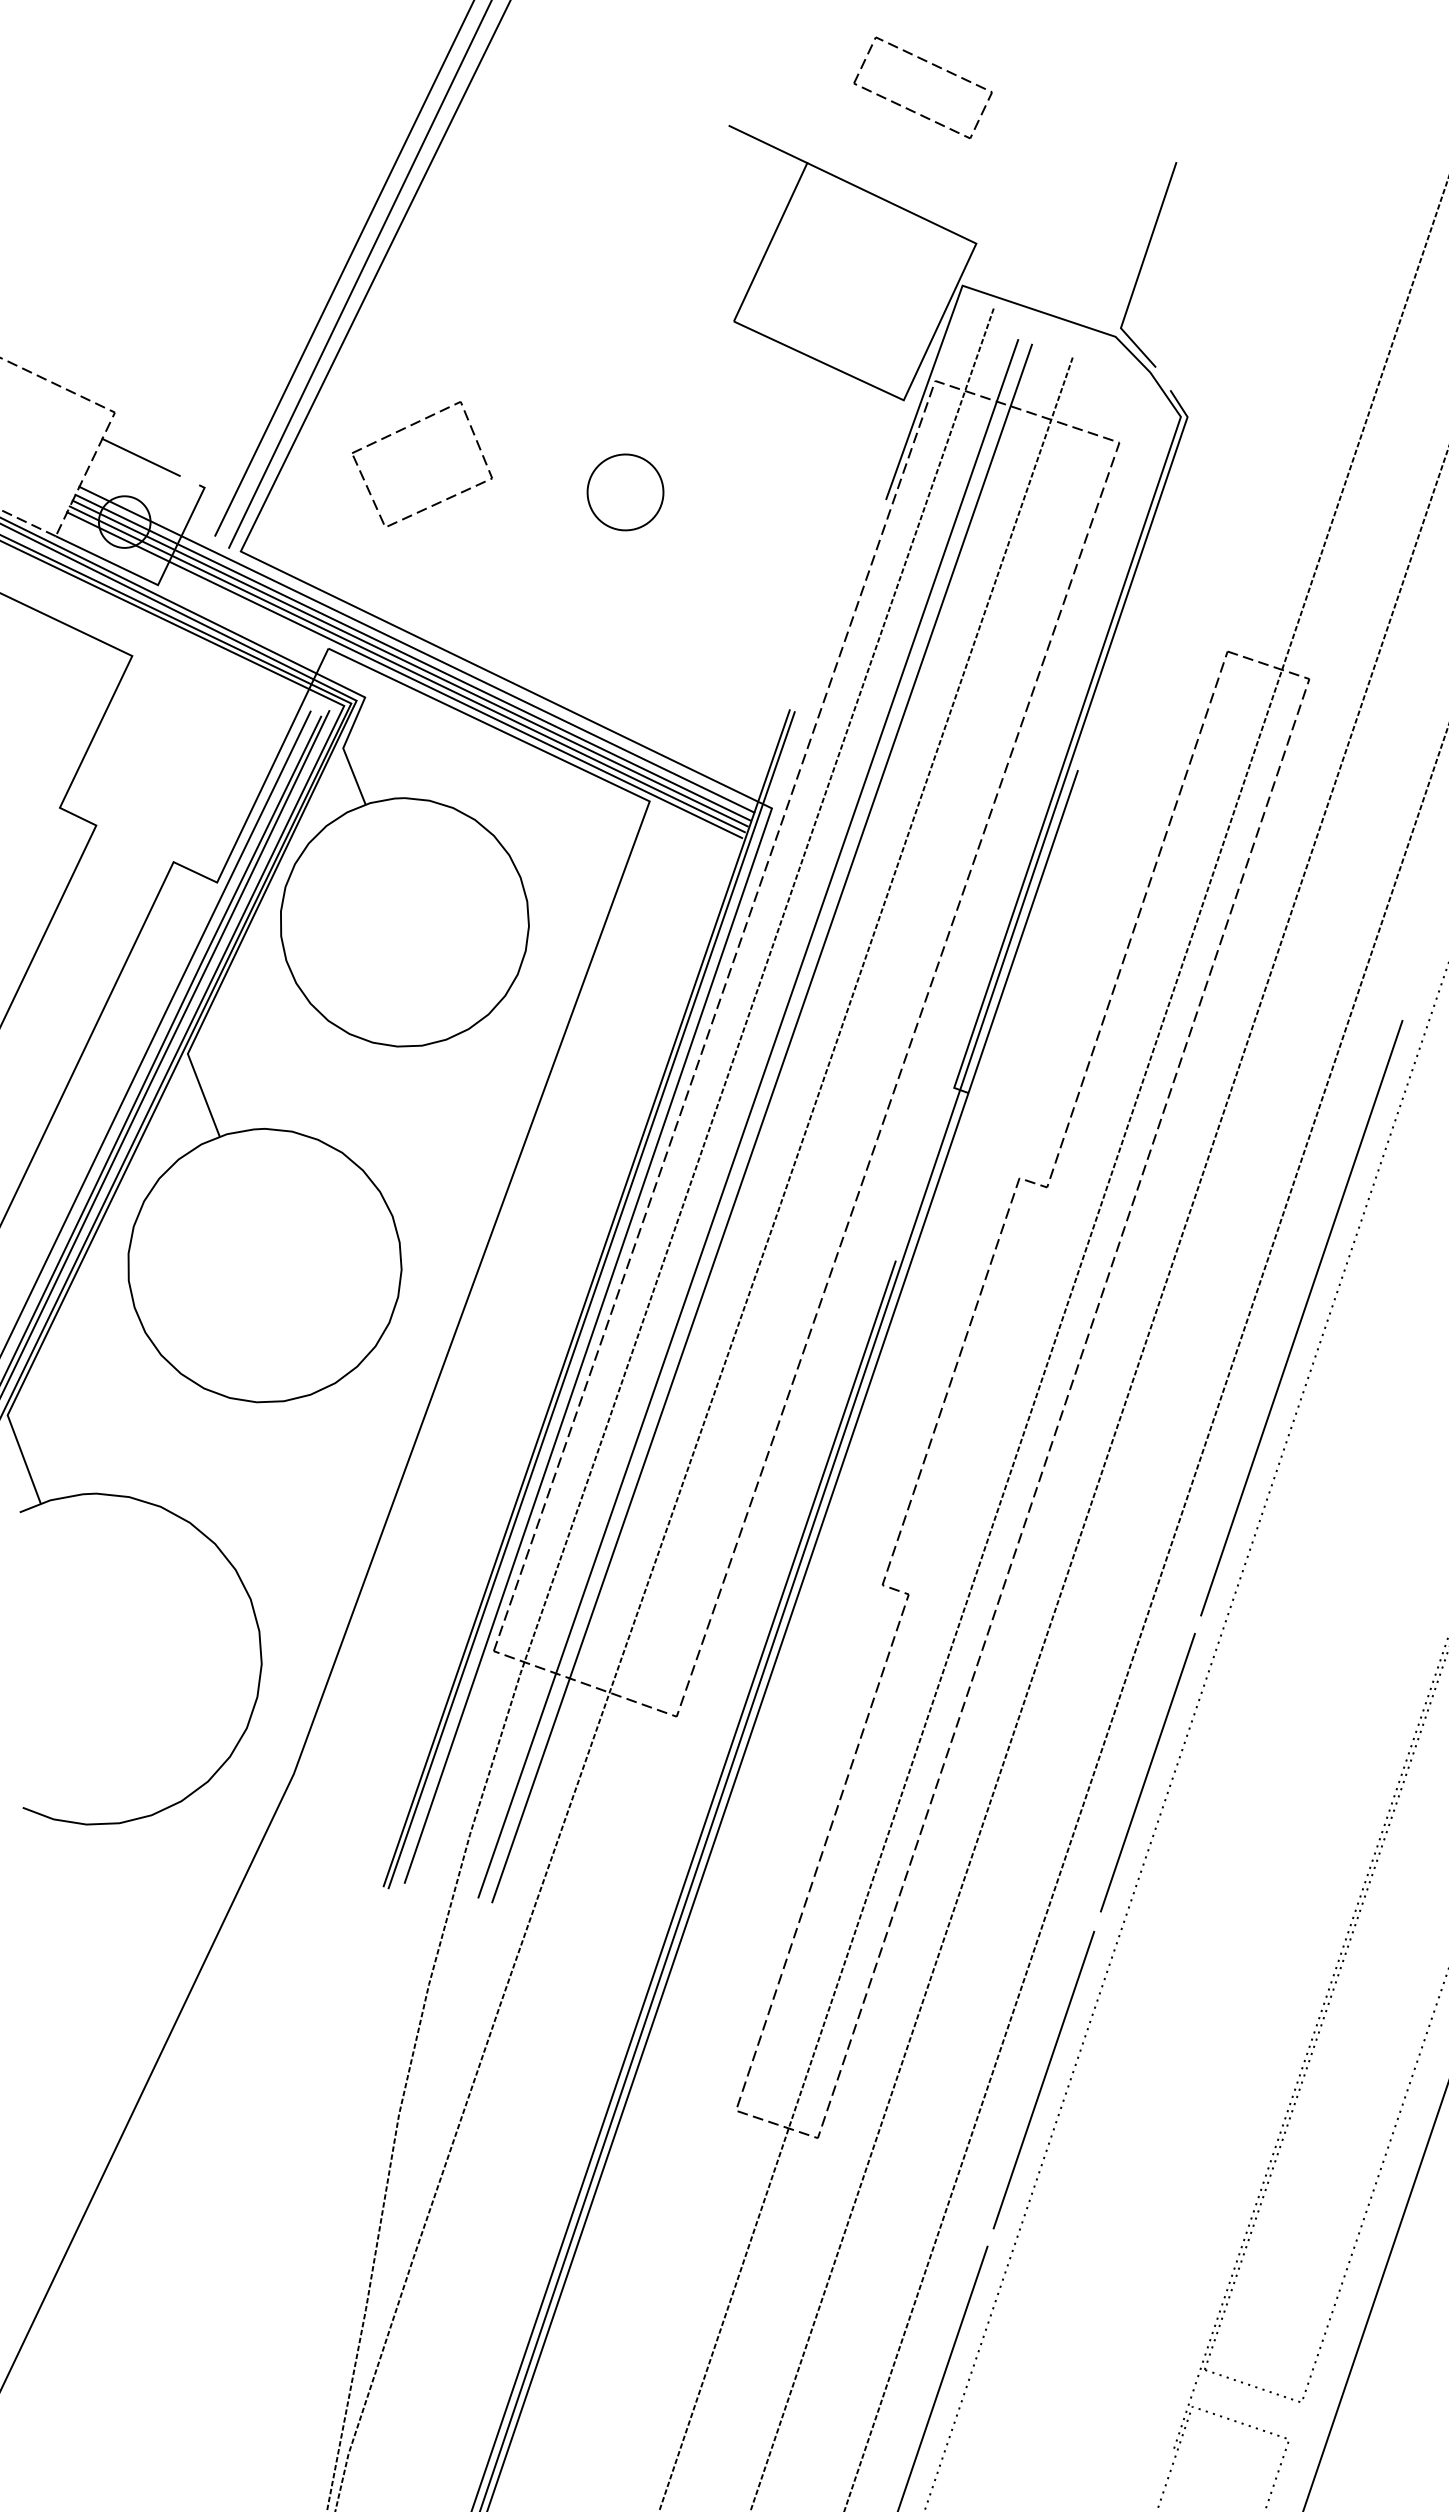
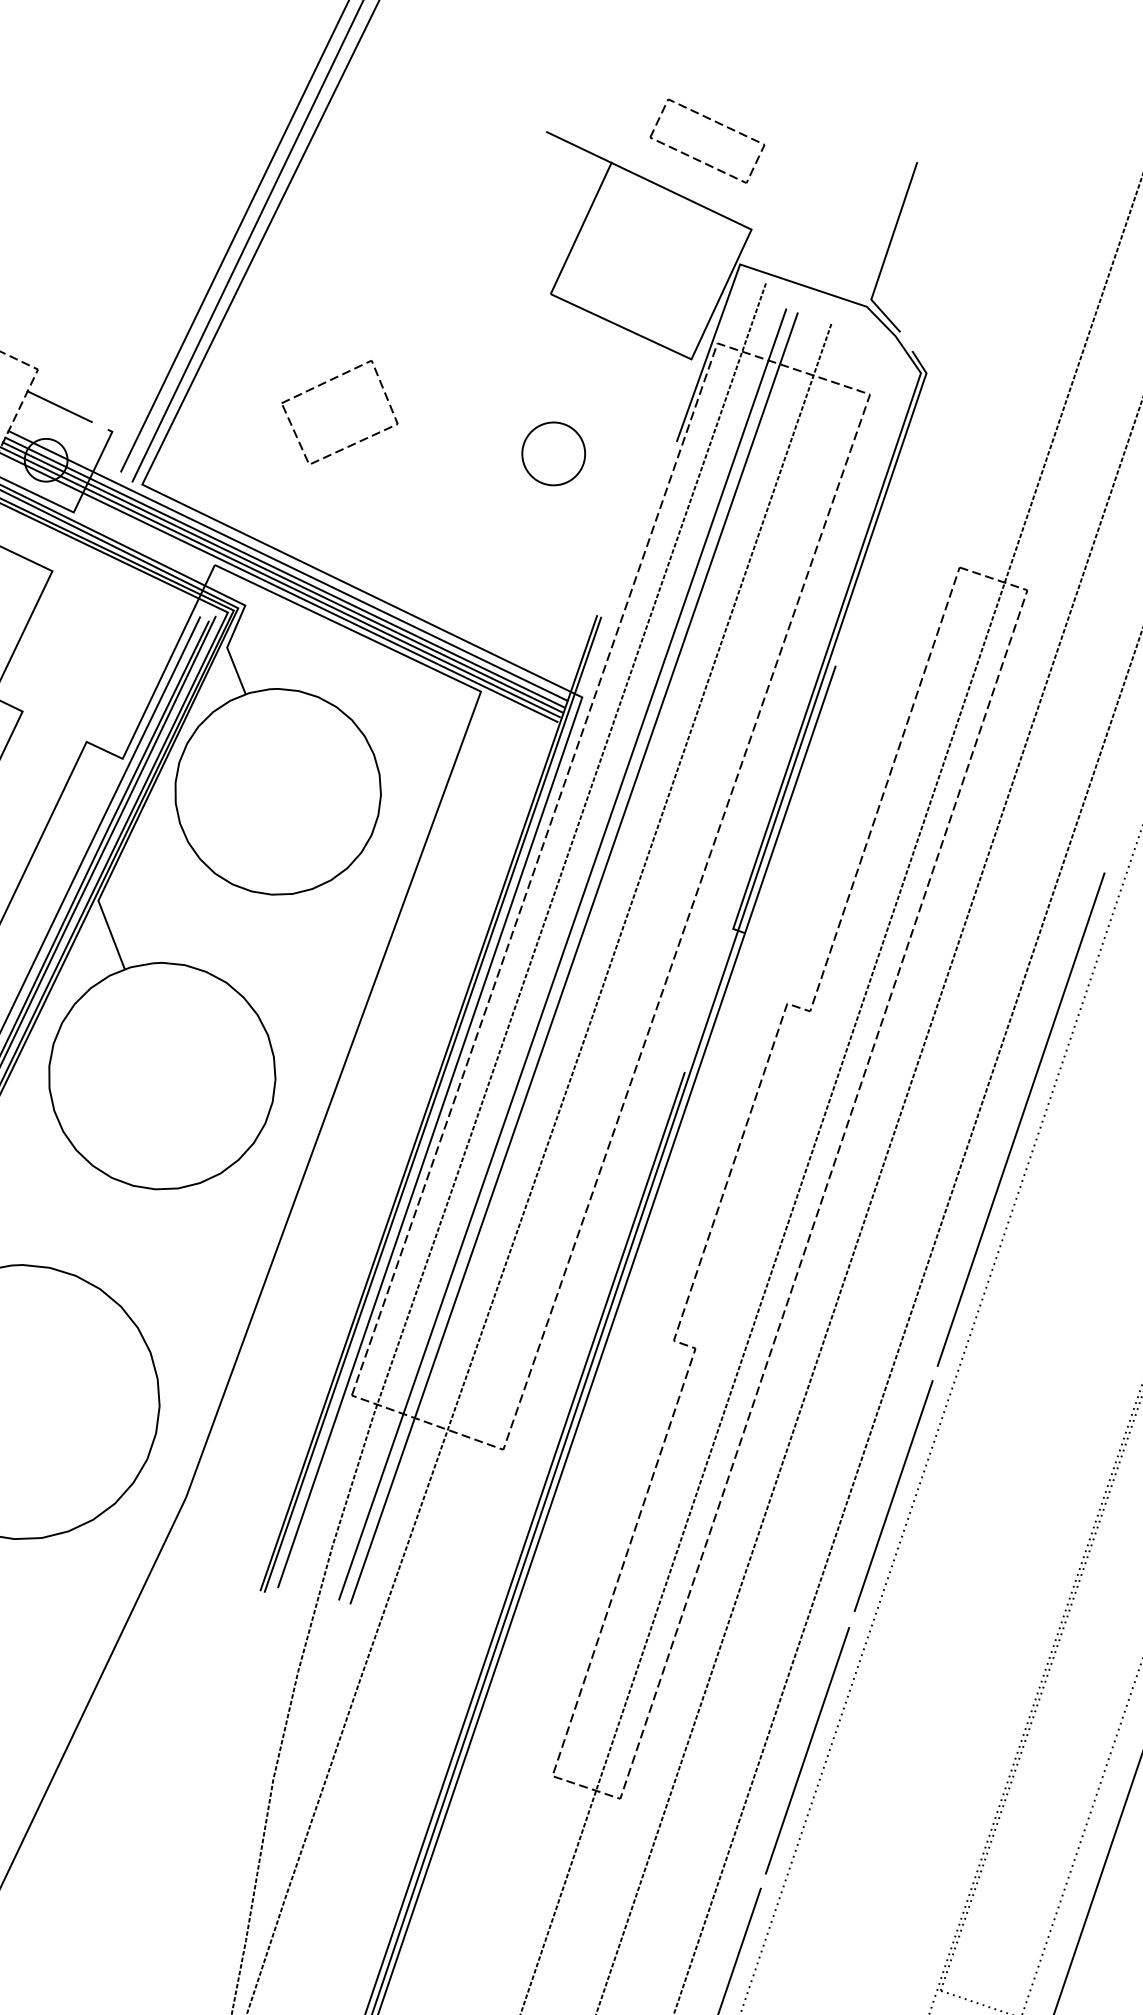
part: (932, 65) -> (715, 122), moved
part: (404, 429) -> (325, 383), moved
part: (625, 492) -> (553, 453), moved

